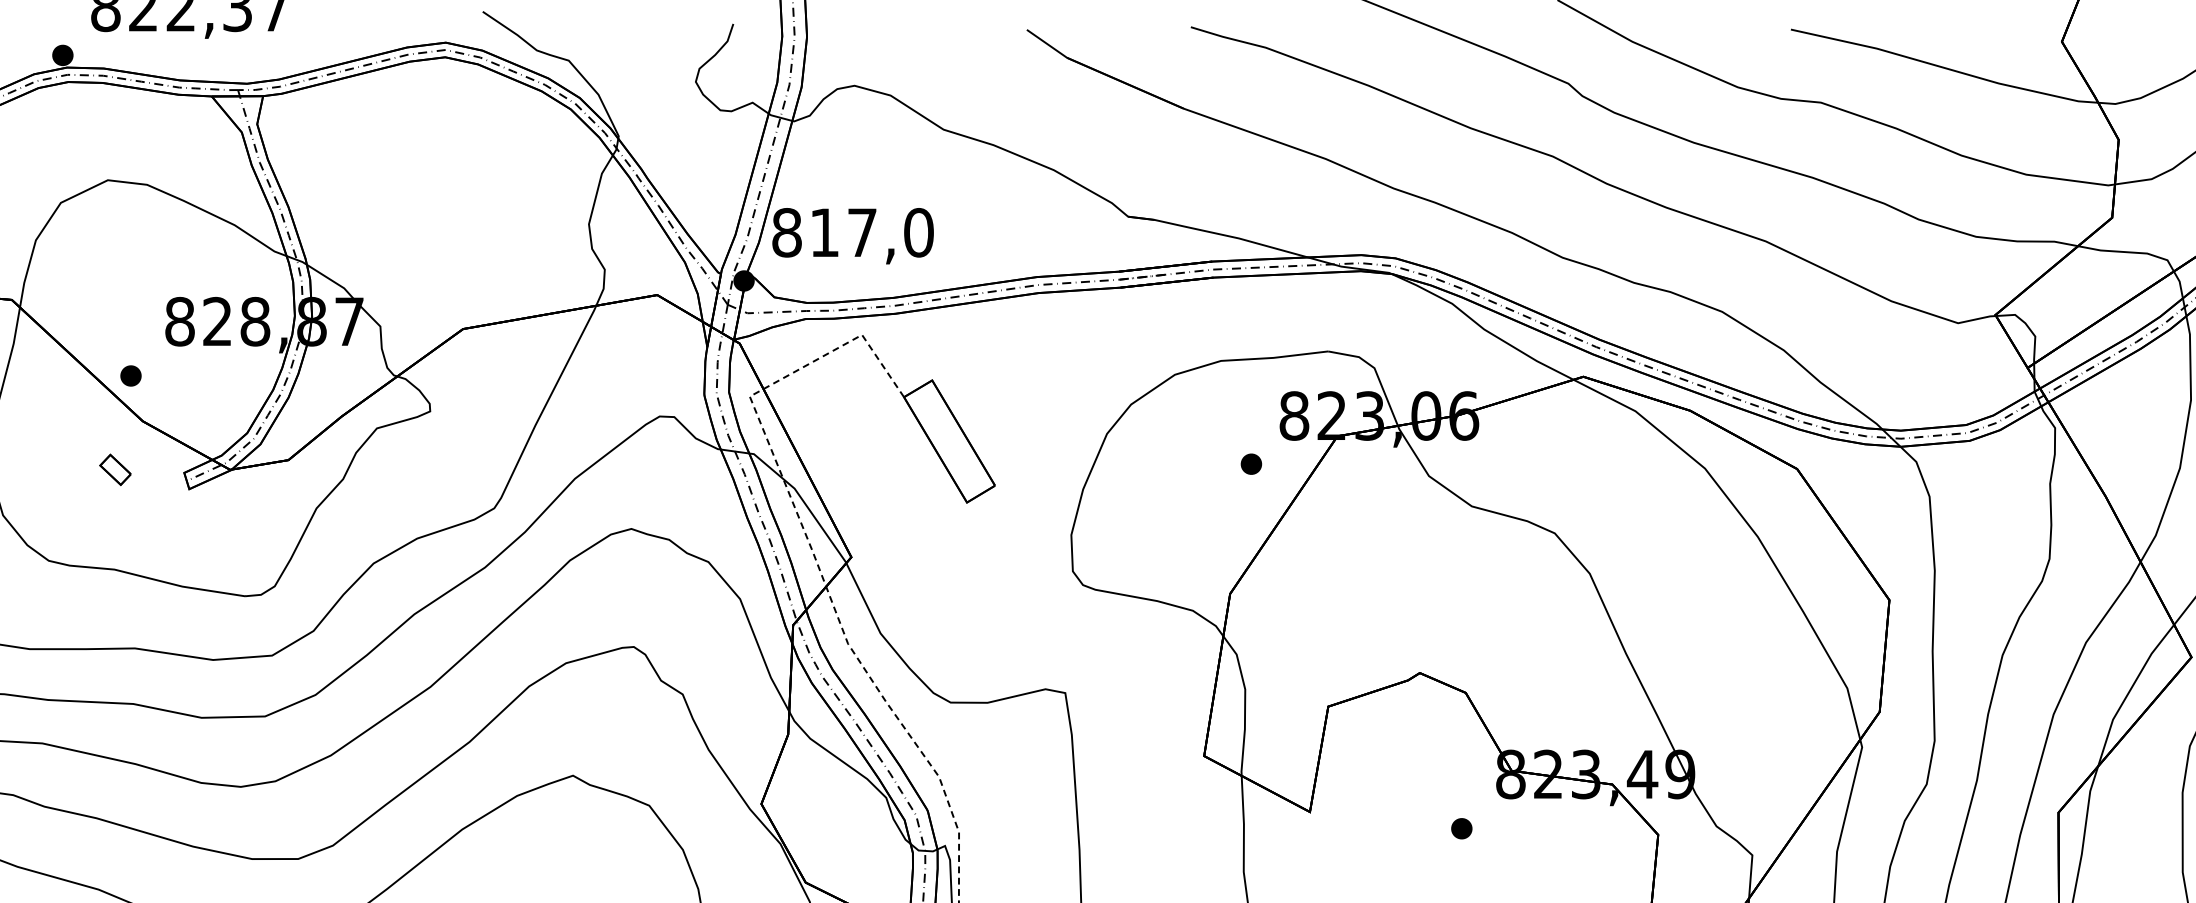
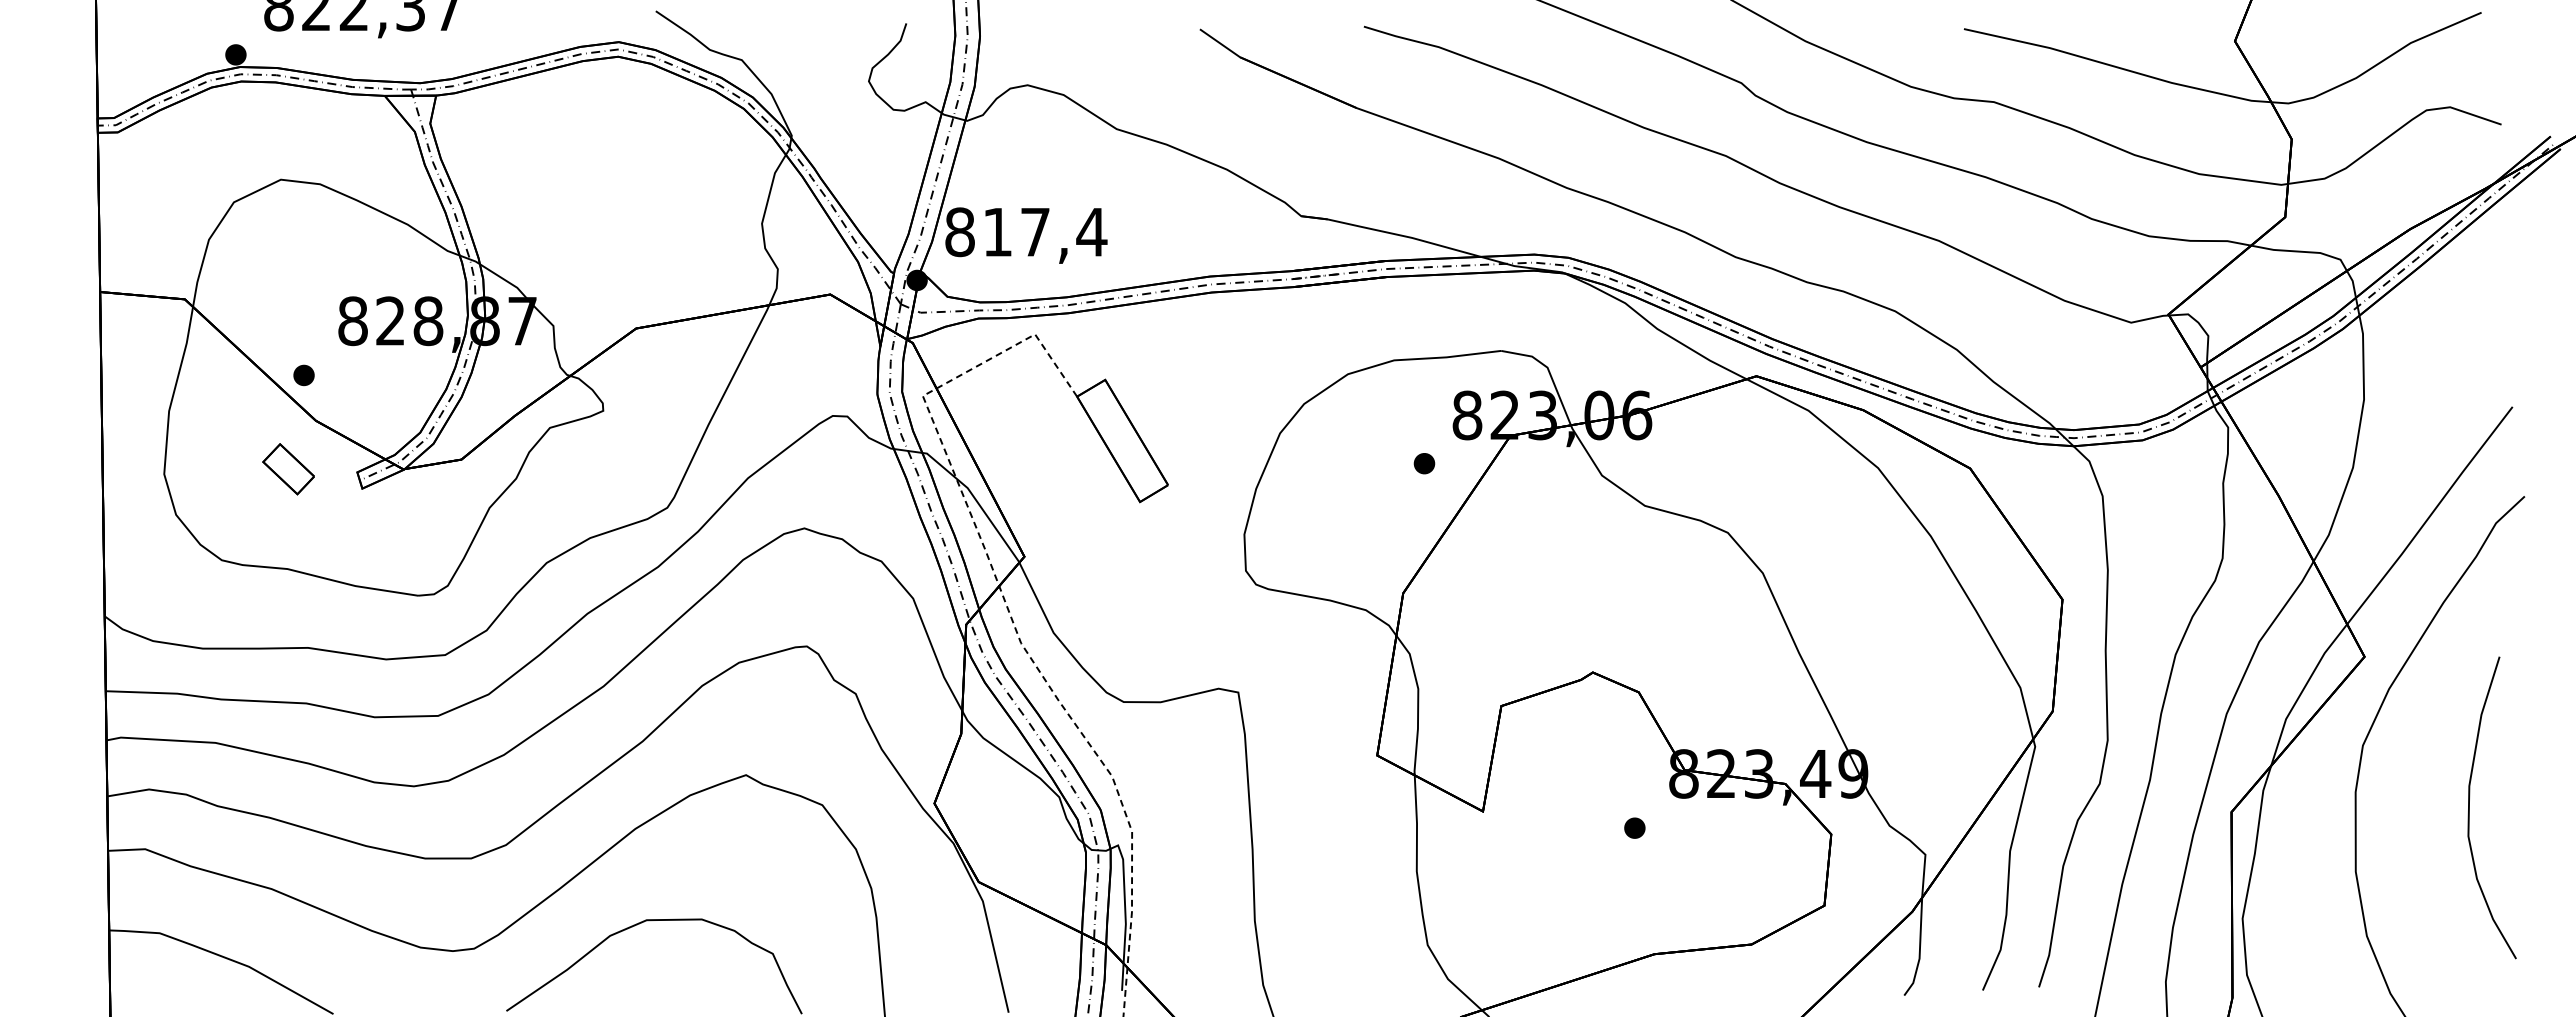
text: (918, 233) -> (1091, 232), 817,0 -> 817,4
part: (115, 470) -> (288, 469), size x1.67

